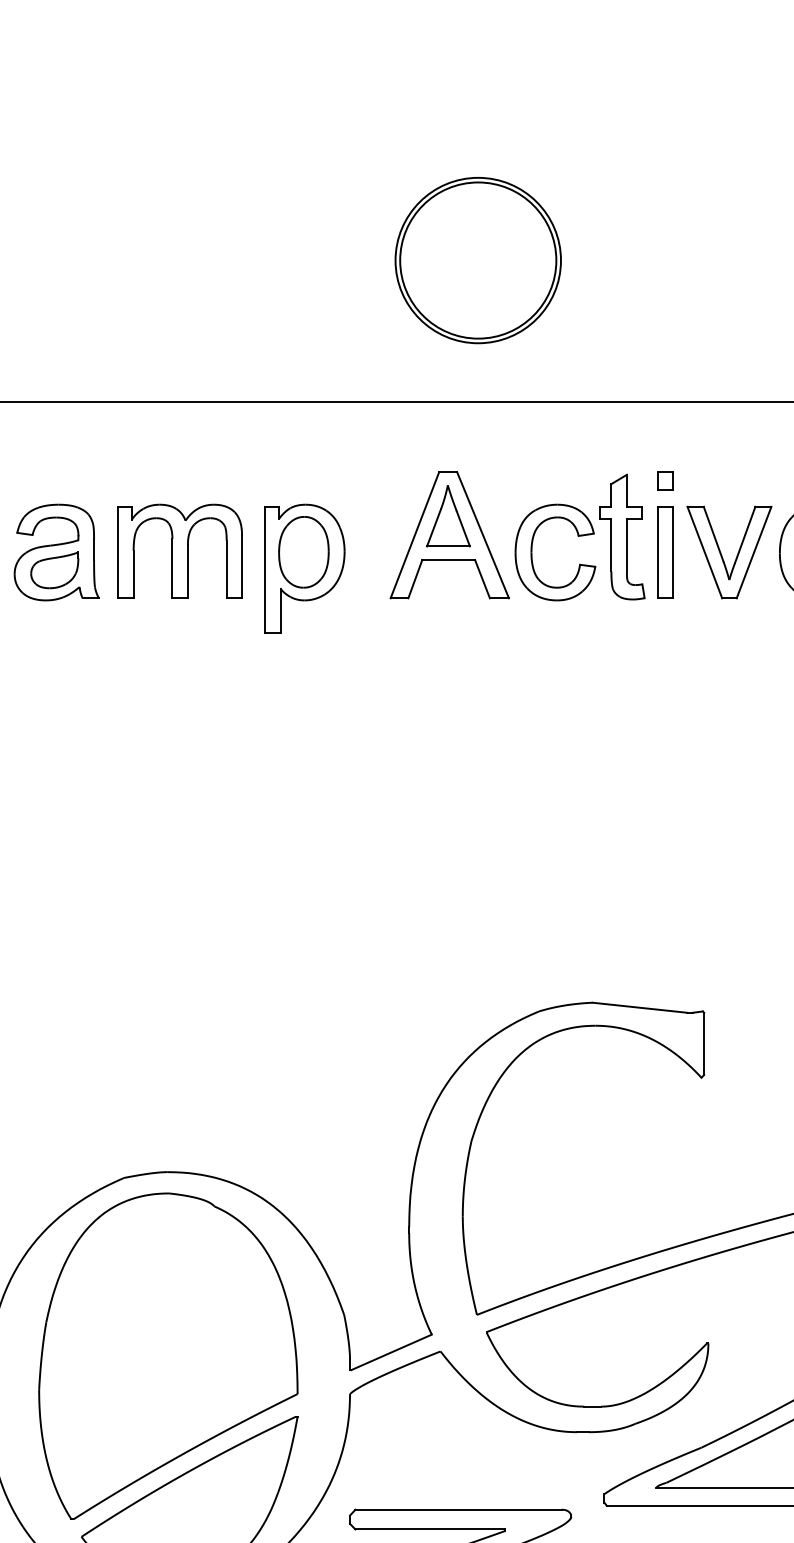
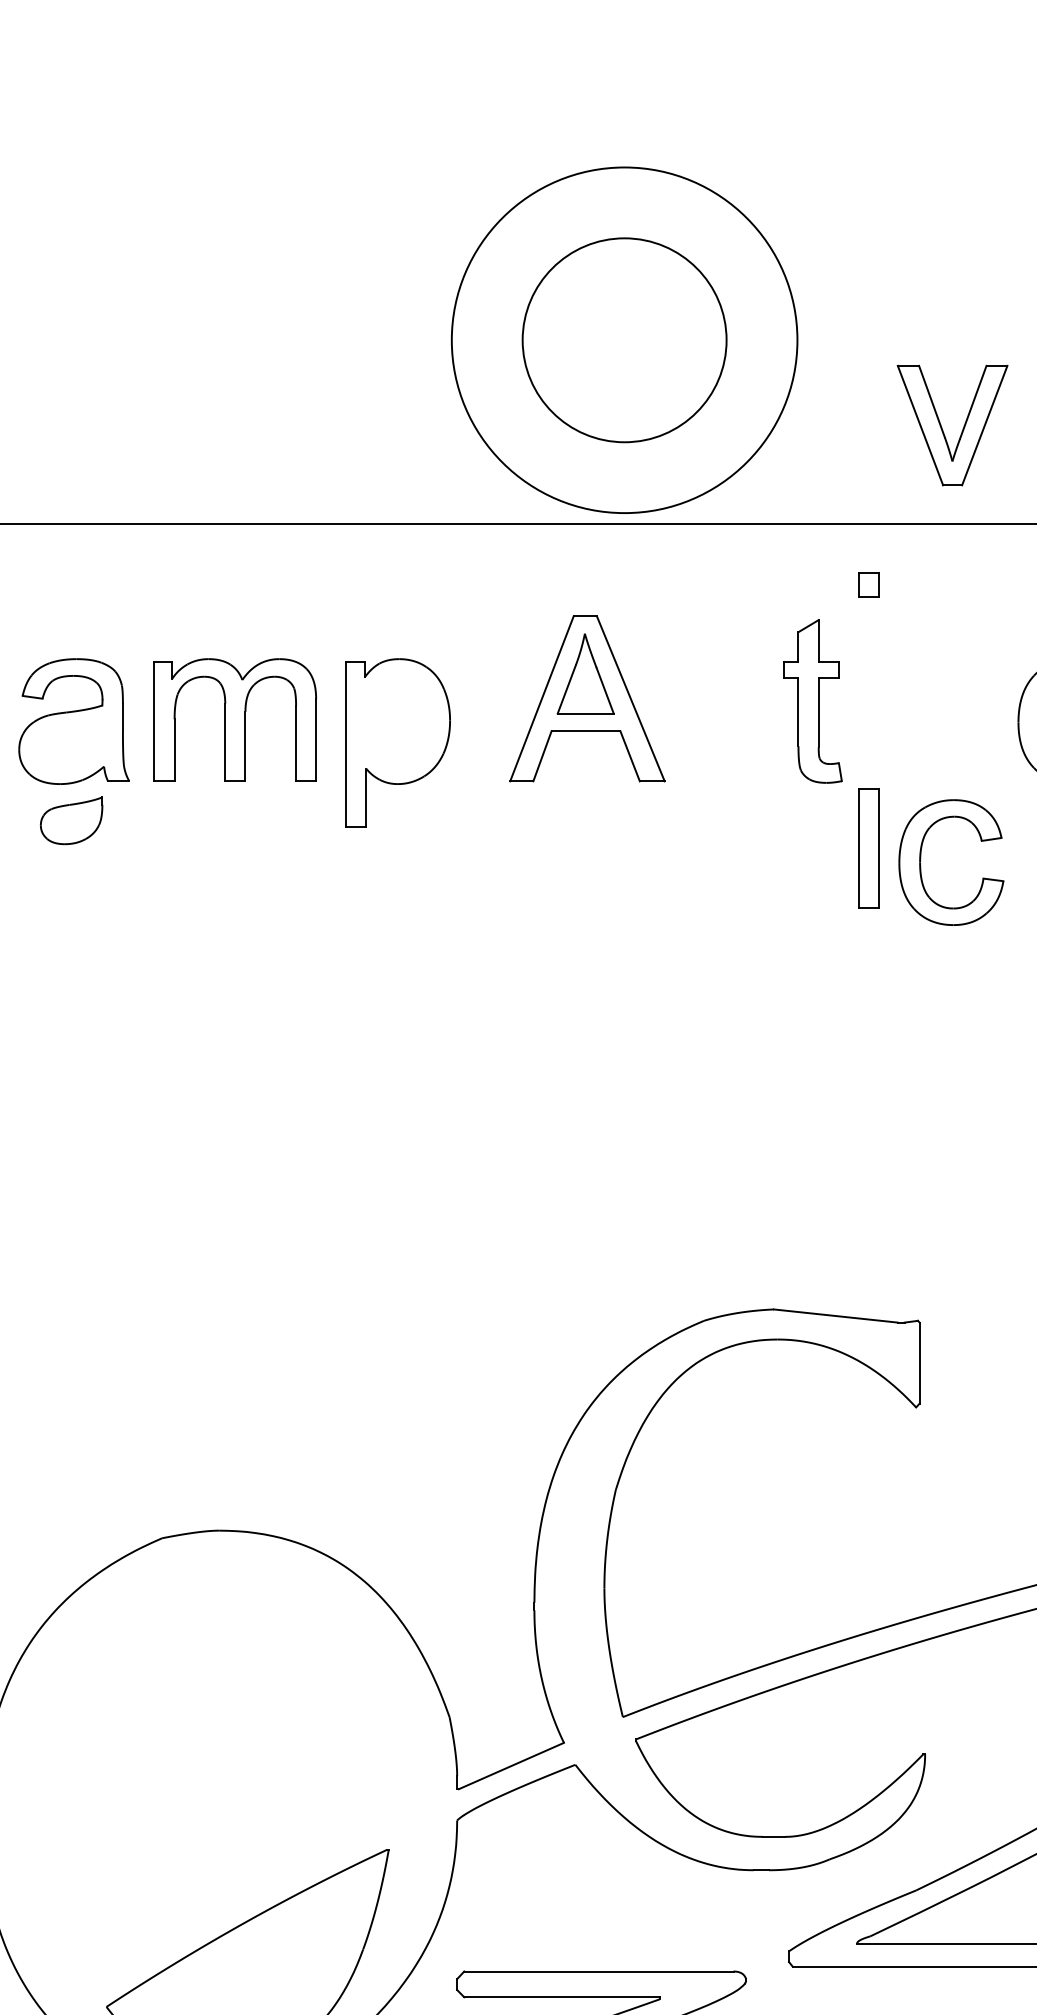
circle: (478, 260) -> (624, 340), size x1.6
part: (665, 480) -> (868, 584), moved
part: (532, 549) -> (921, 858), moved
part: (303, 552) -> (396, 721), removed
part: (665, 552) -> (868, 848), moved
part: (721, 554) -> (942, 427), moved
part: (54, 570) -> (71, 820), moved
part: (168, 1355) -> (219, 1770), removed

